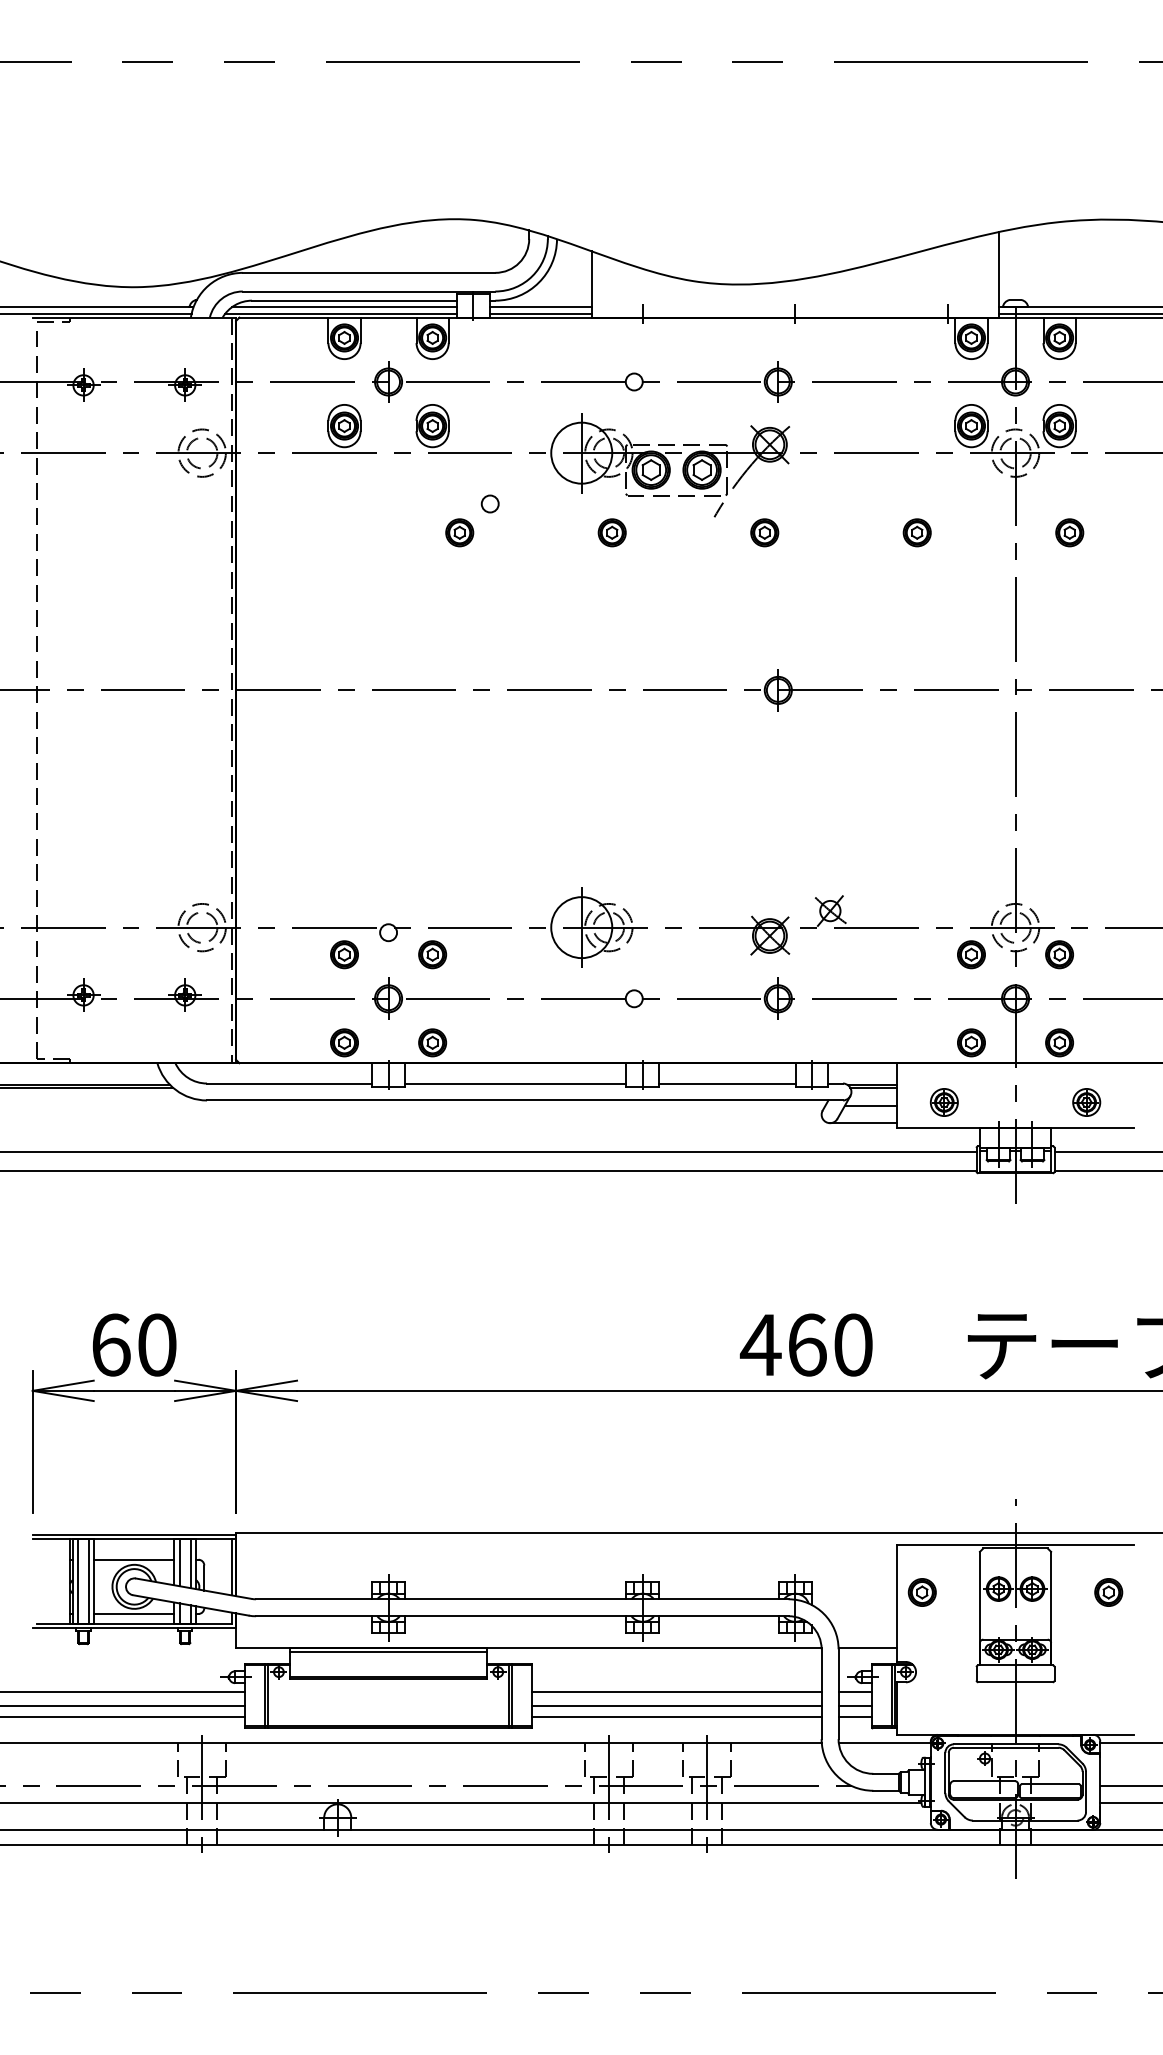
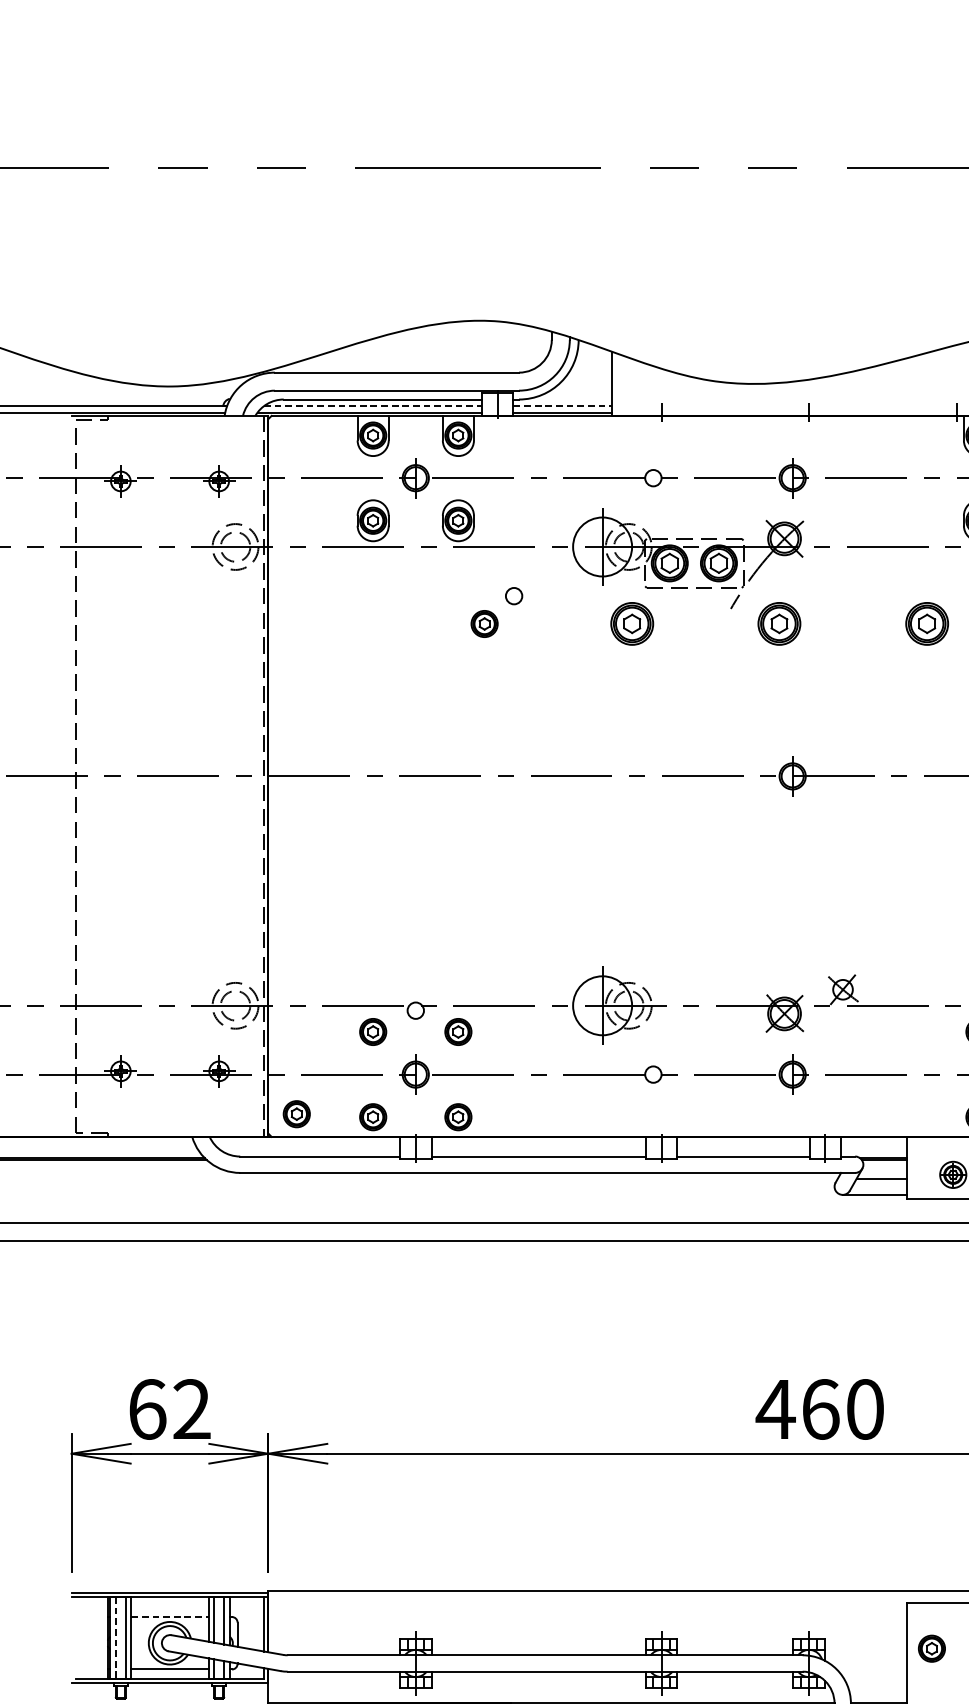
line: (344, 307) -> (373, 406), solid -> dashed
line: (541, 307) -> (563, 406), solid -> dashed
part: (611, 532) -> (631, 623), size x1.6
part: (764, 532) -> (779, 623), size x1.6
part: (916, 532) -> (926, 623), size x1.6
part: (265, 1039) -> (296, 1113), added
text: (157, 1344) -> (192, 1408), 60 -> 62
line: (134, 1559) -> (170, 1616), solid -> dashed
line: (78, 1581) -> (115, 1638), solid -> dashed

